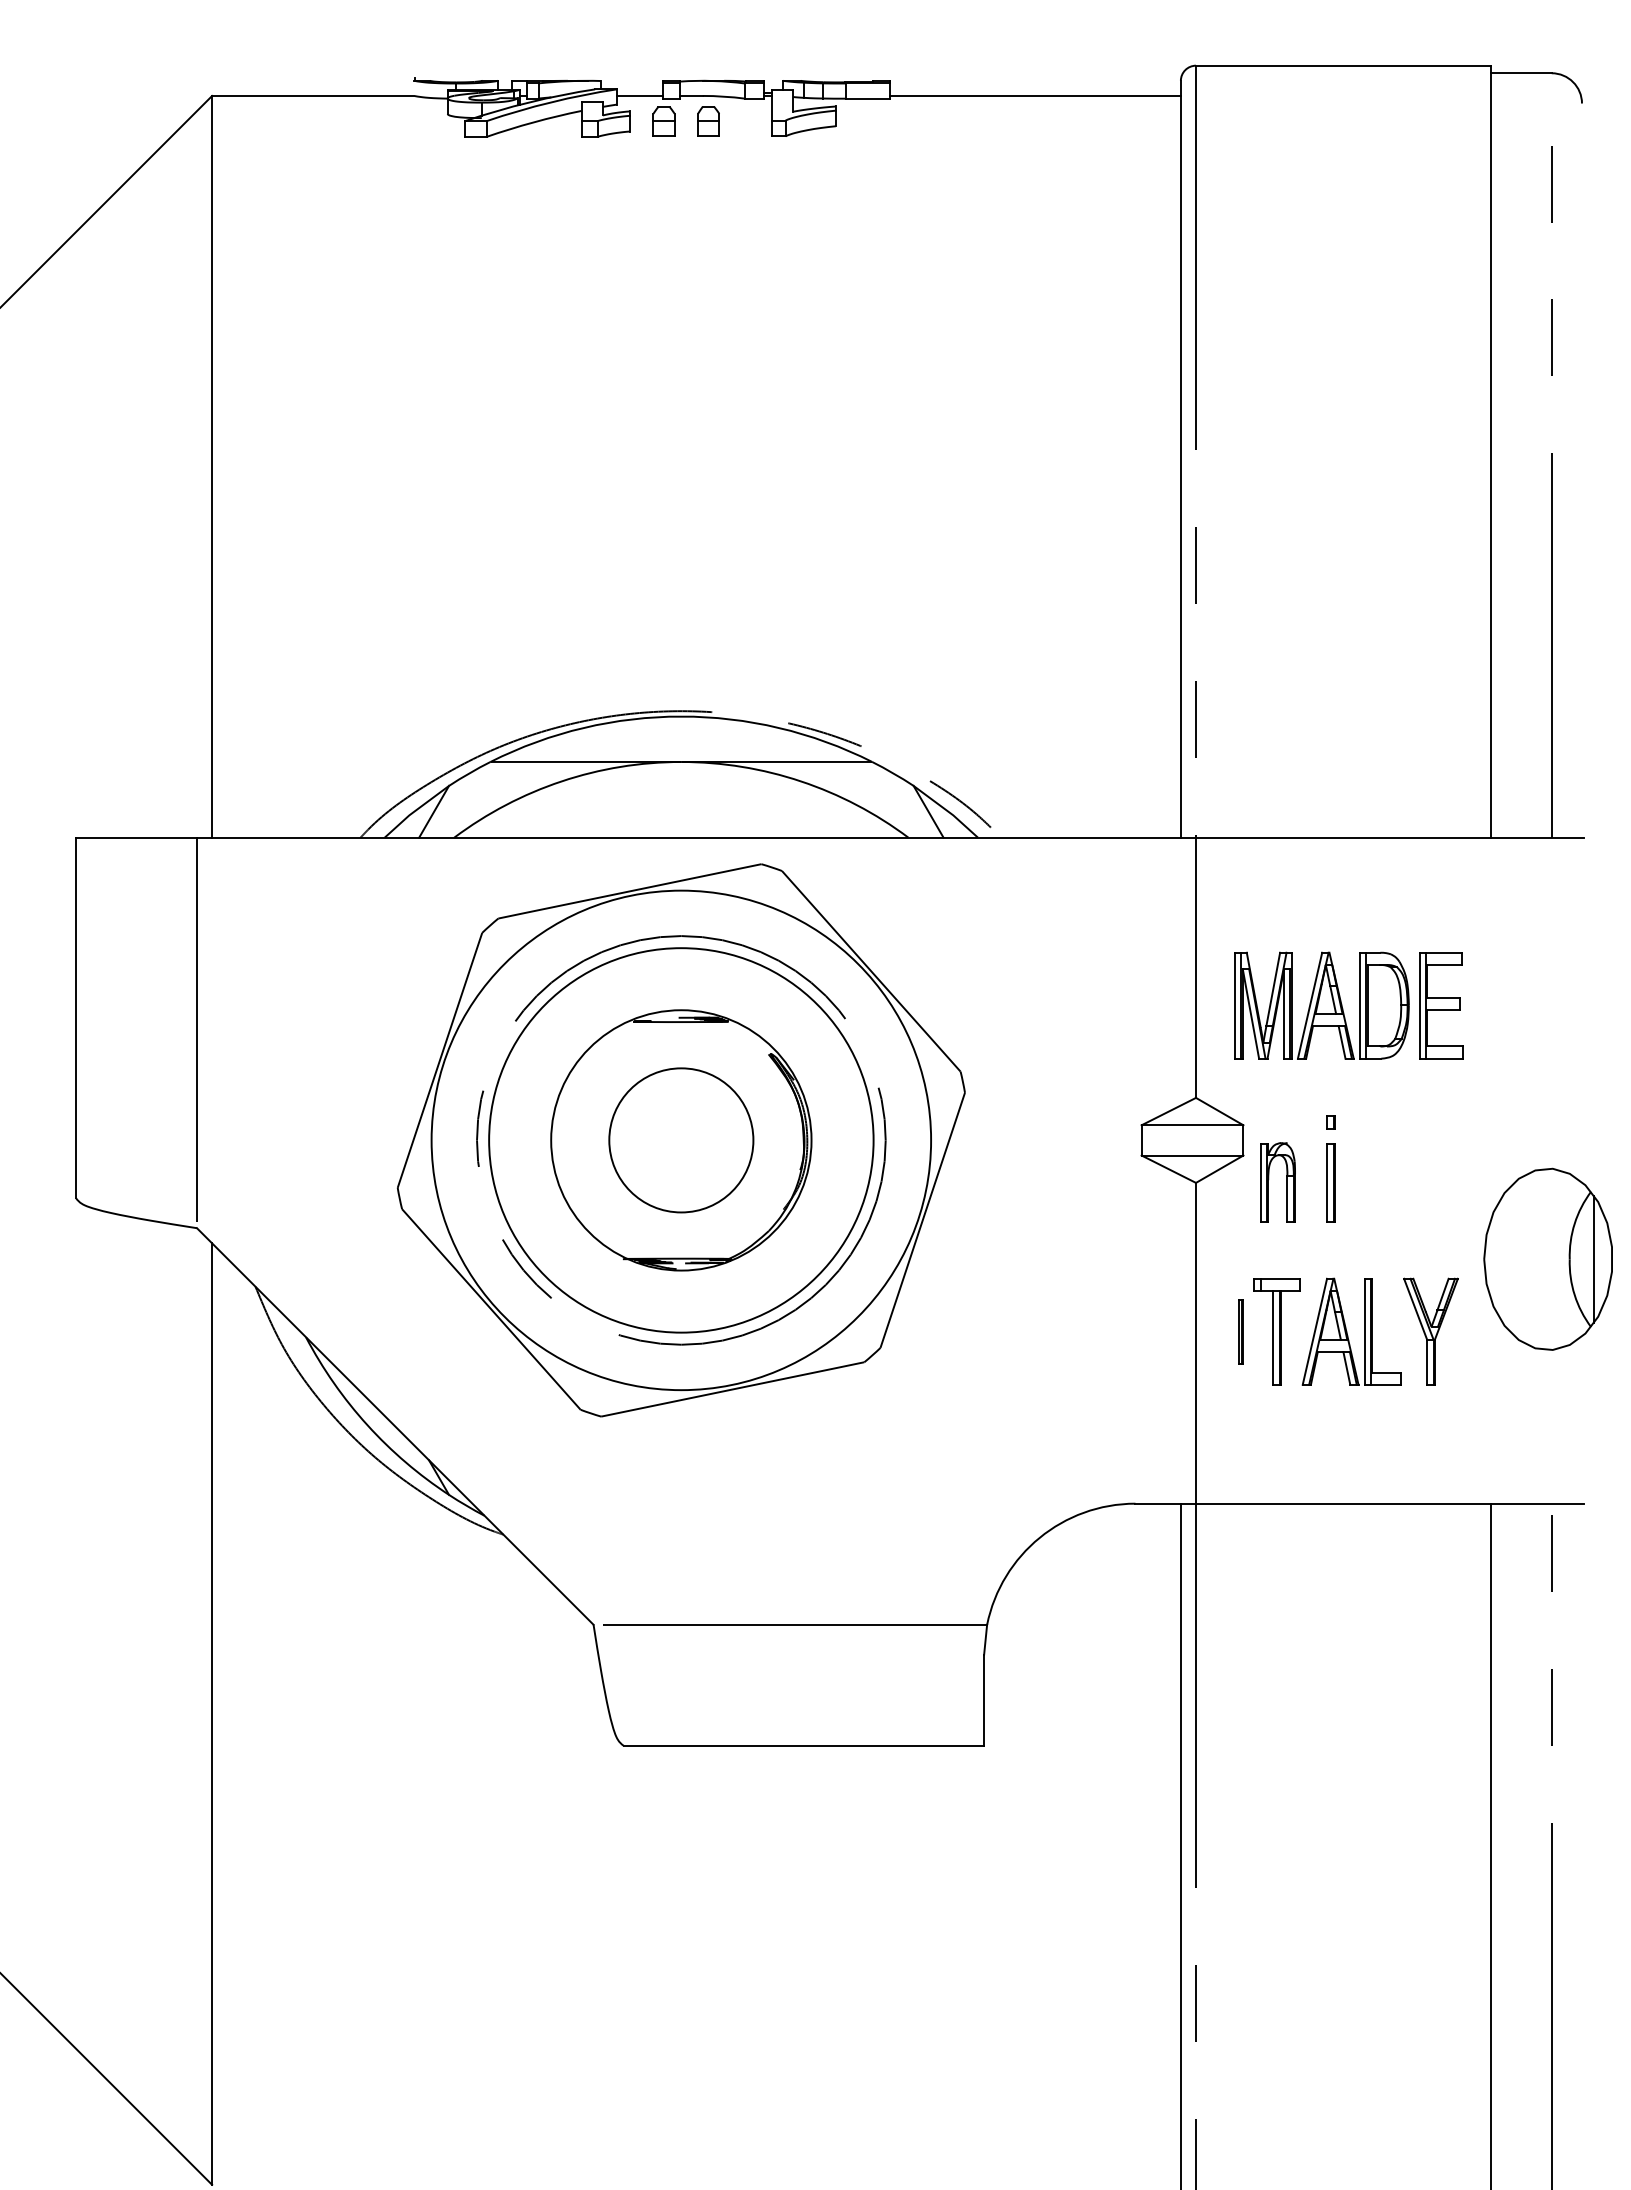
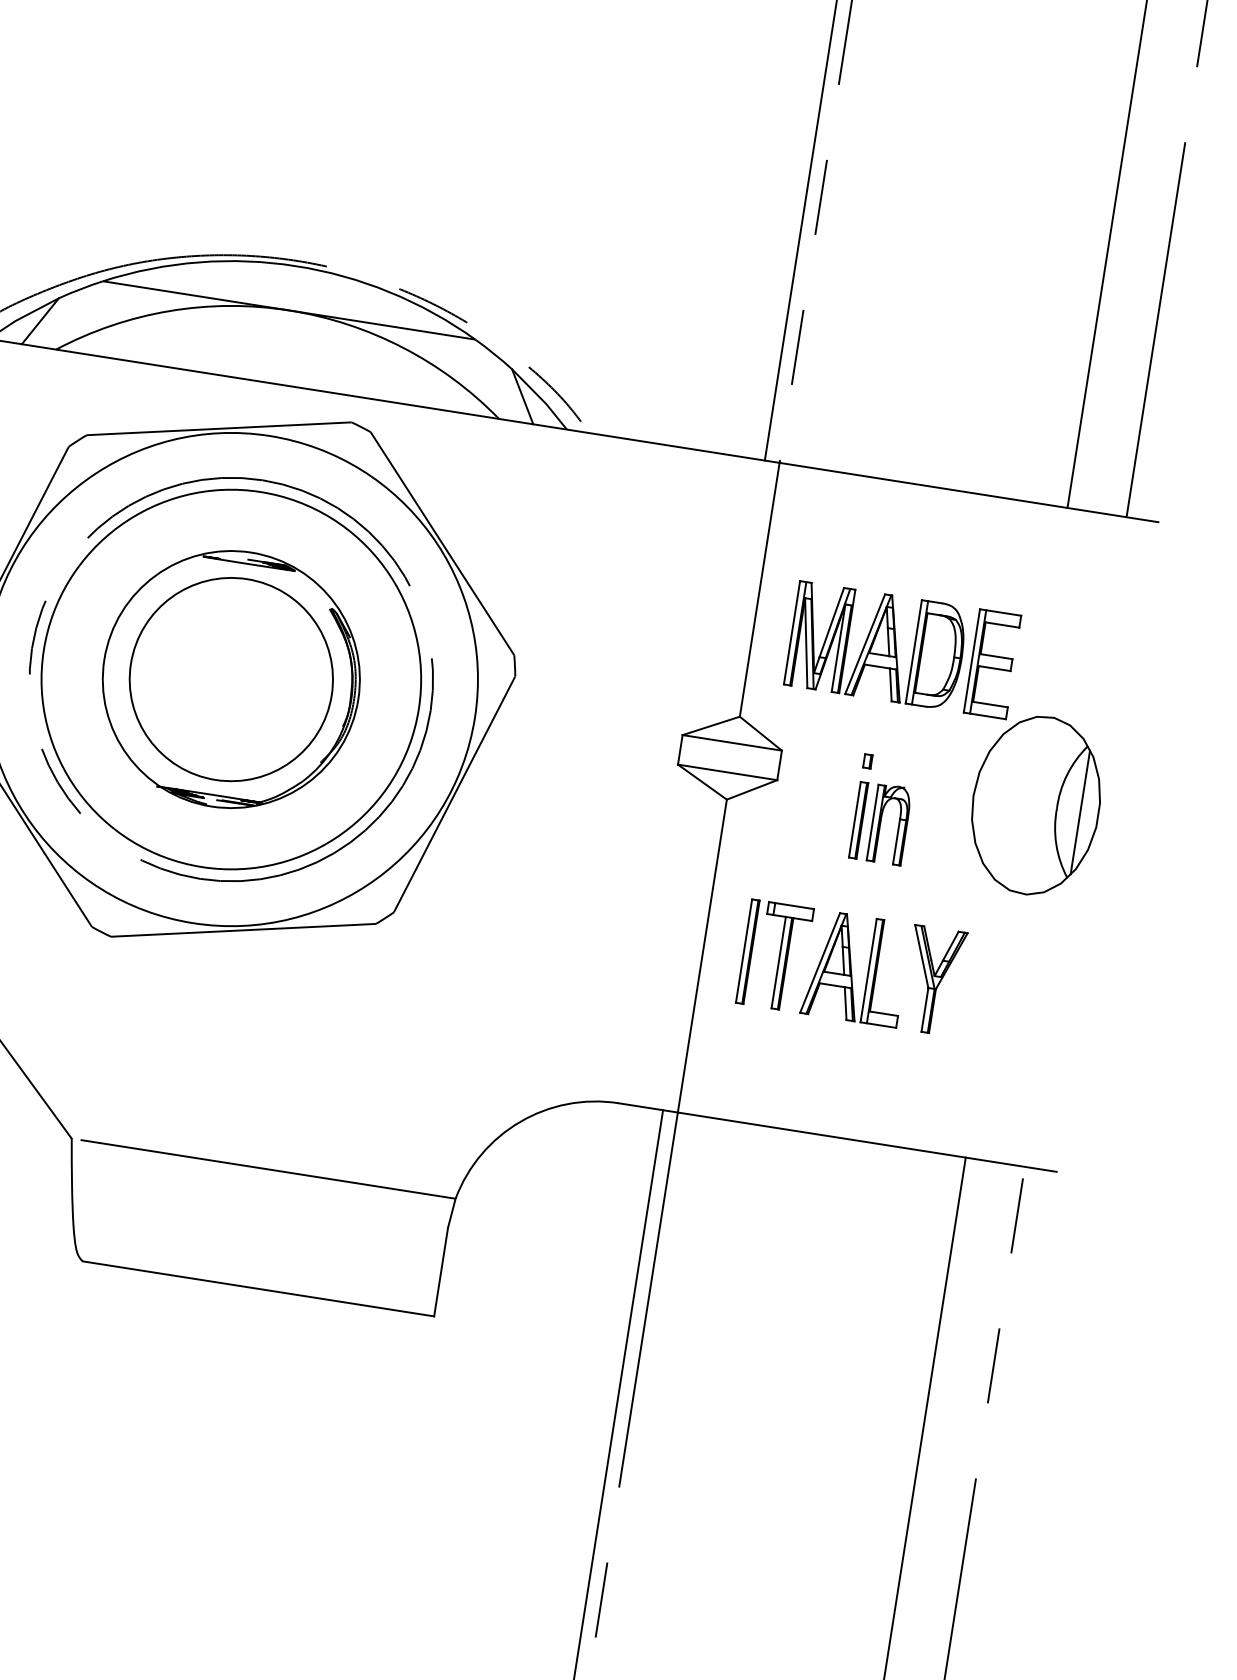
circle: (681, 1140) -> (231, 679), size x1.43
part: (1269, 1179) -> (881, 820), moved
part: (1547, 1258) -> (1035, 804), moved
part: (1240, 1331) -> (747, 951), size x1.67

